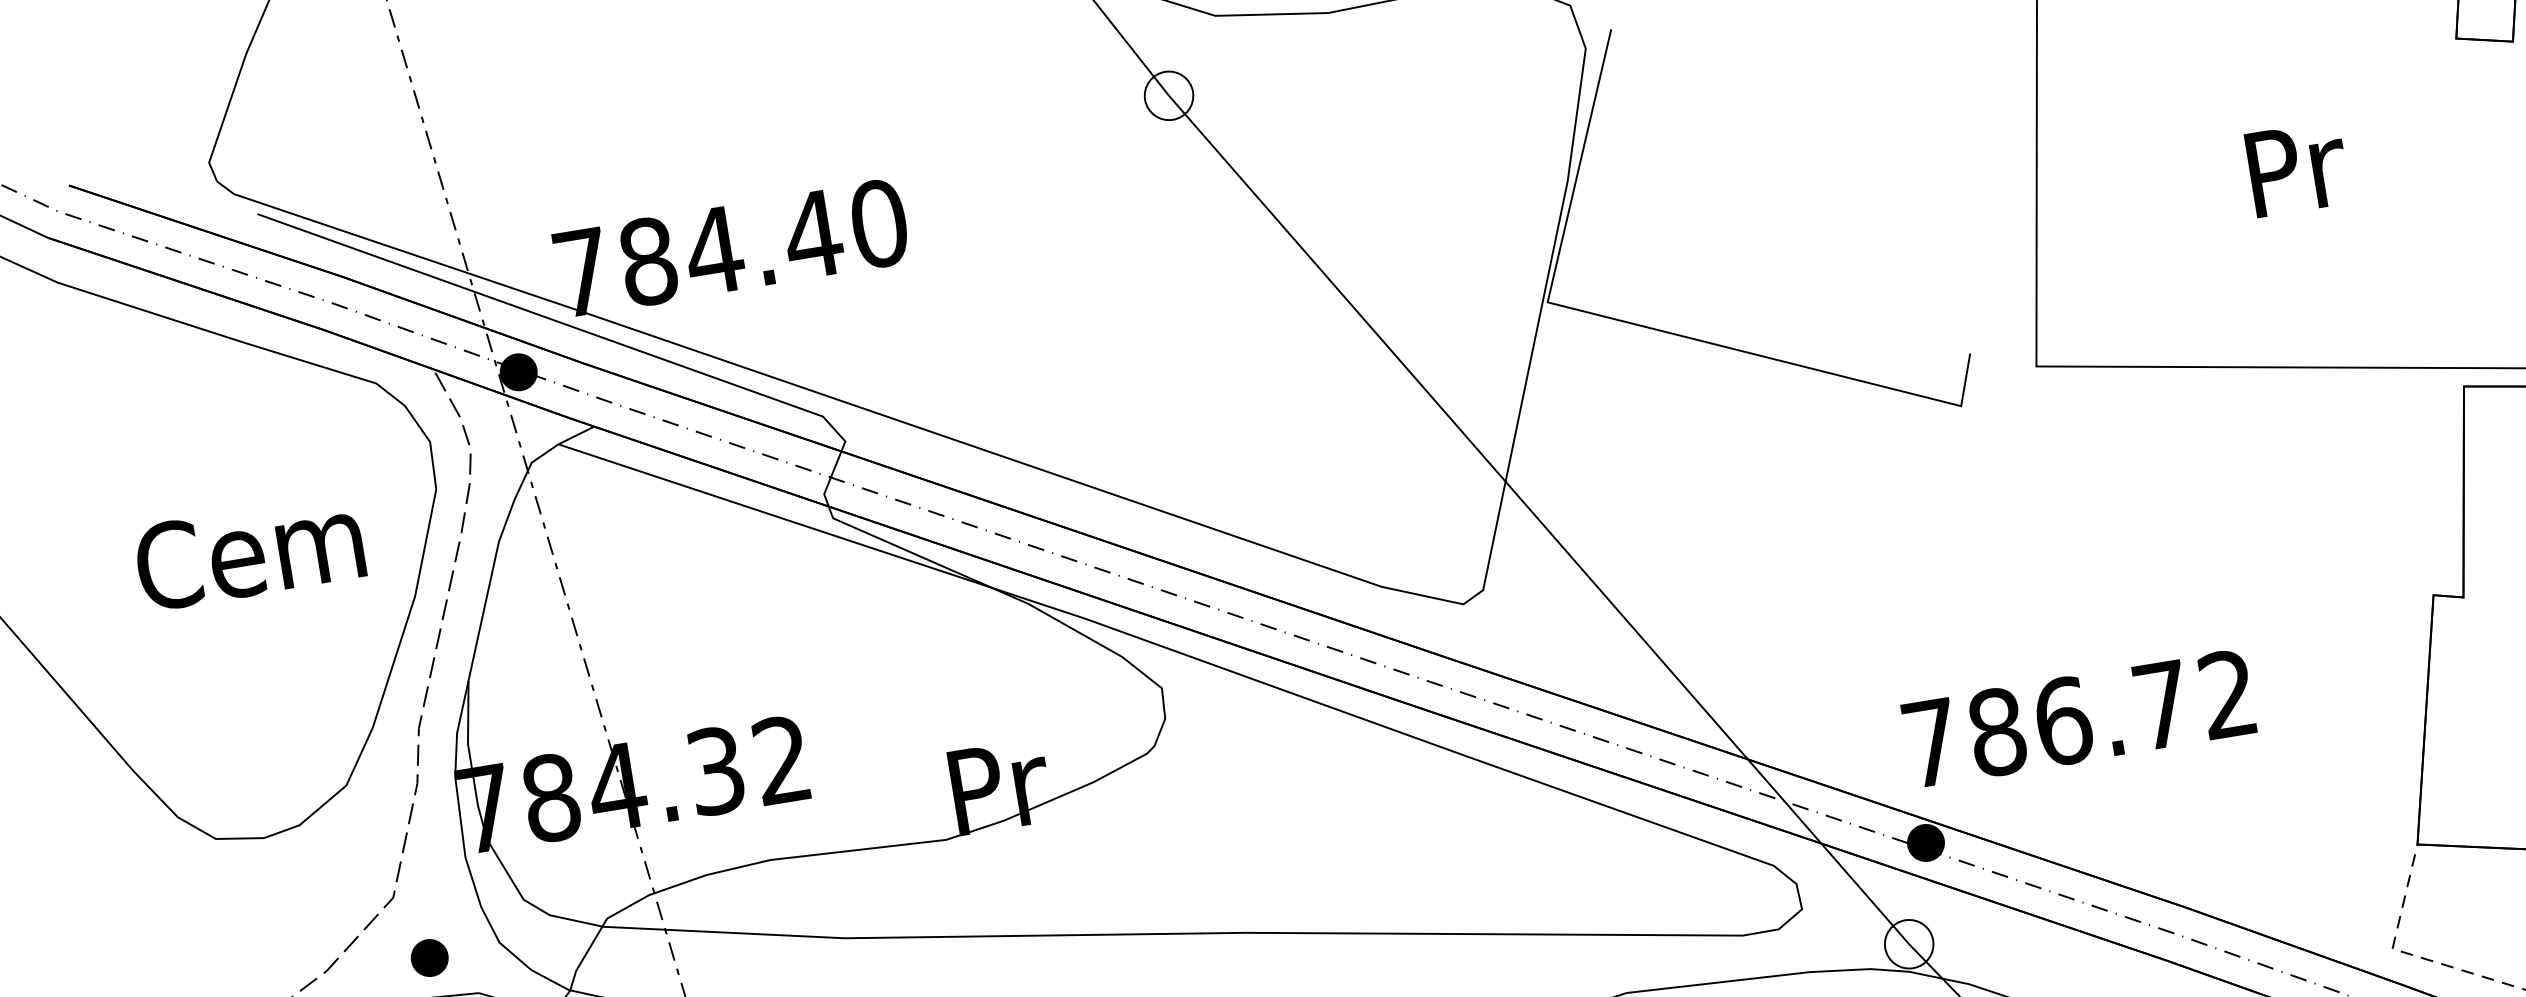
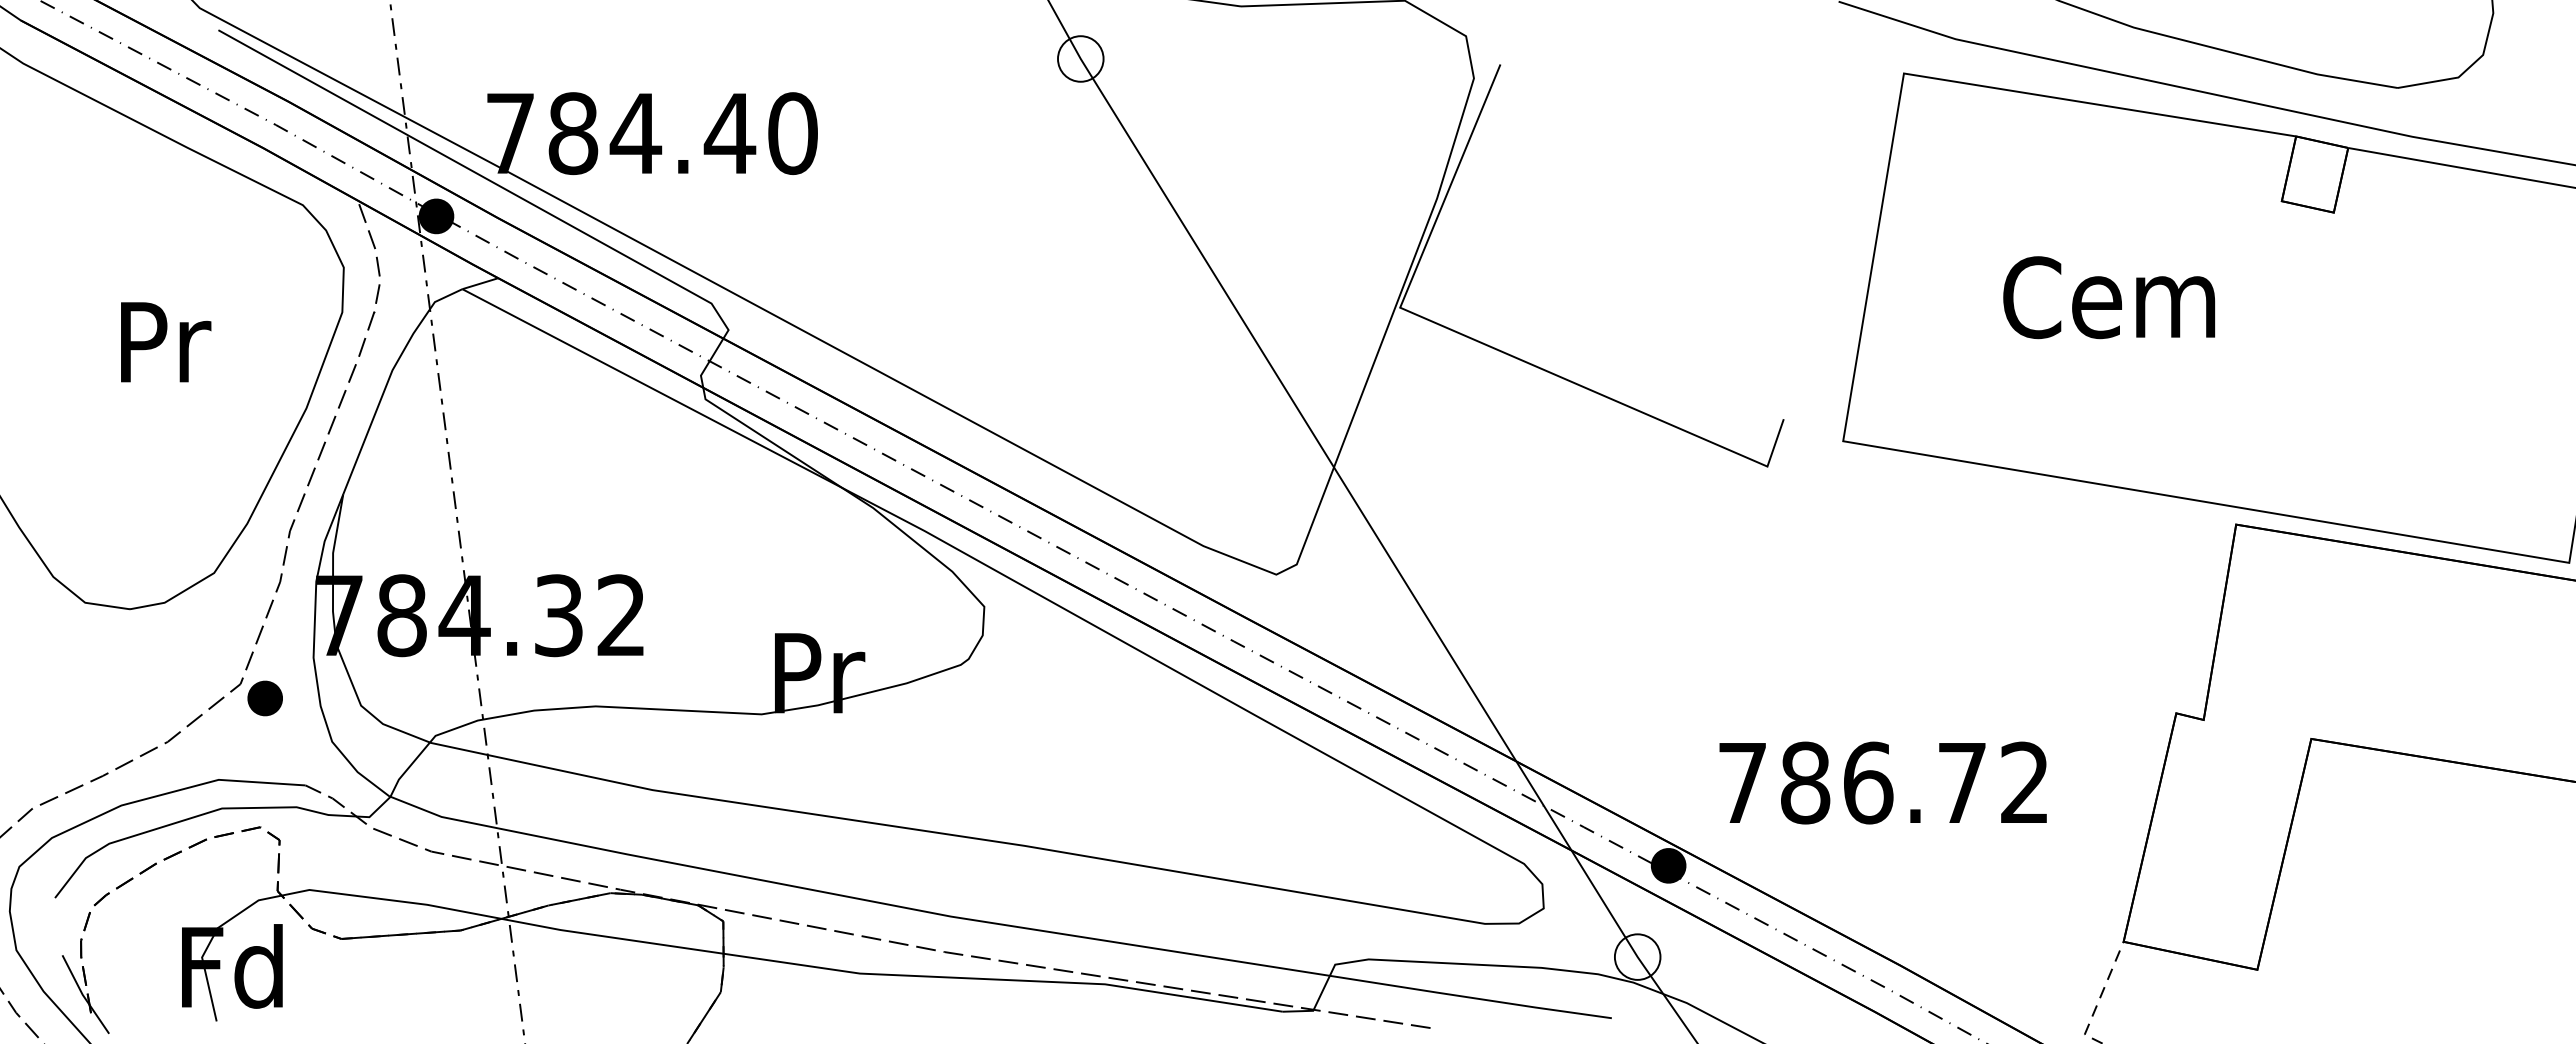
text: (2291, 169) -> (2109, 297), Pr -> Cem
text: (249, 551) -> (159, 341), Cem -> Pr
text: (2078, 718) -> (1882, 782), moved
part: (428, 958) -> (264, 698), moved

